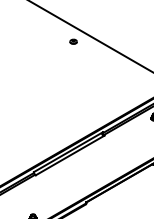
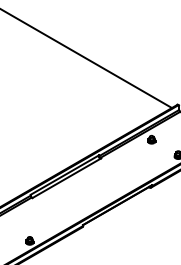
part: (73, 41) -> (70, 64), removed

